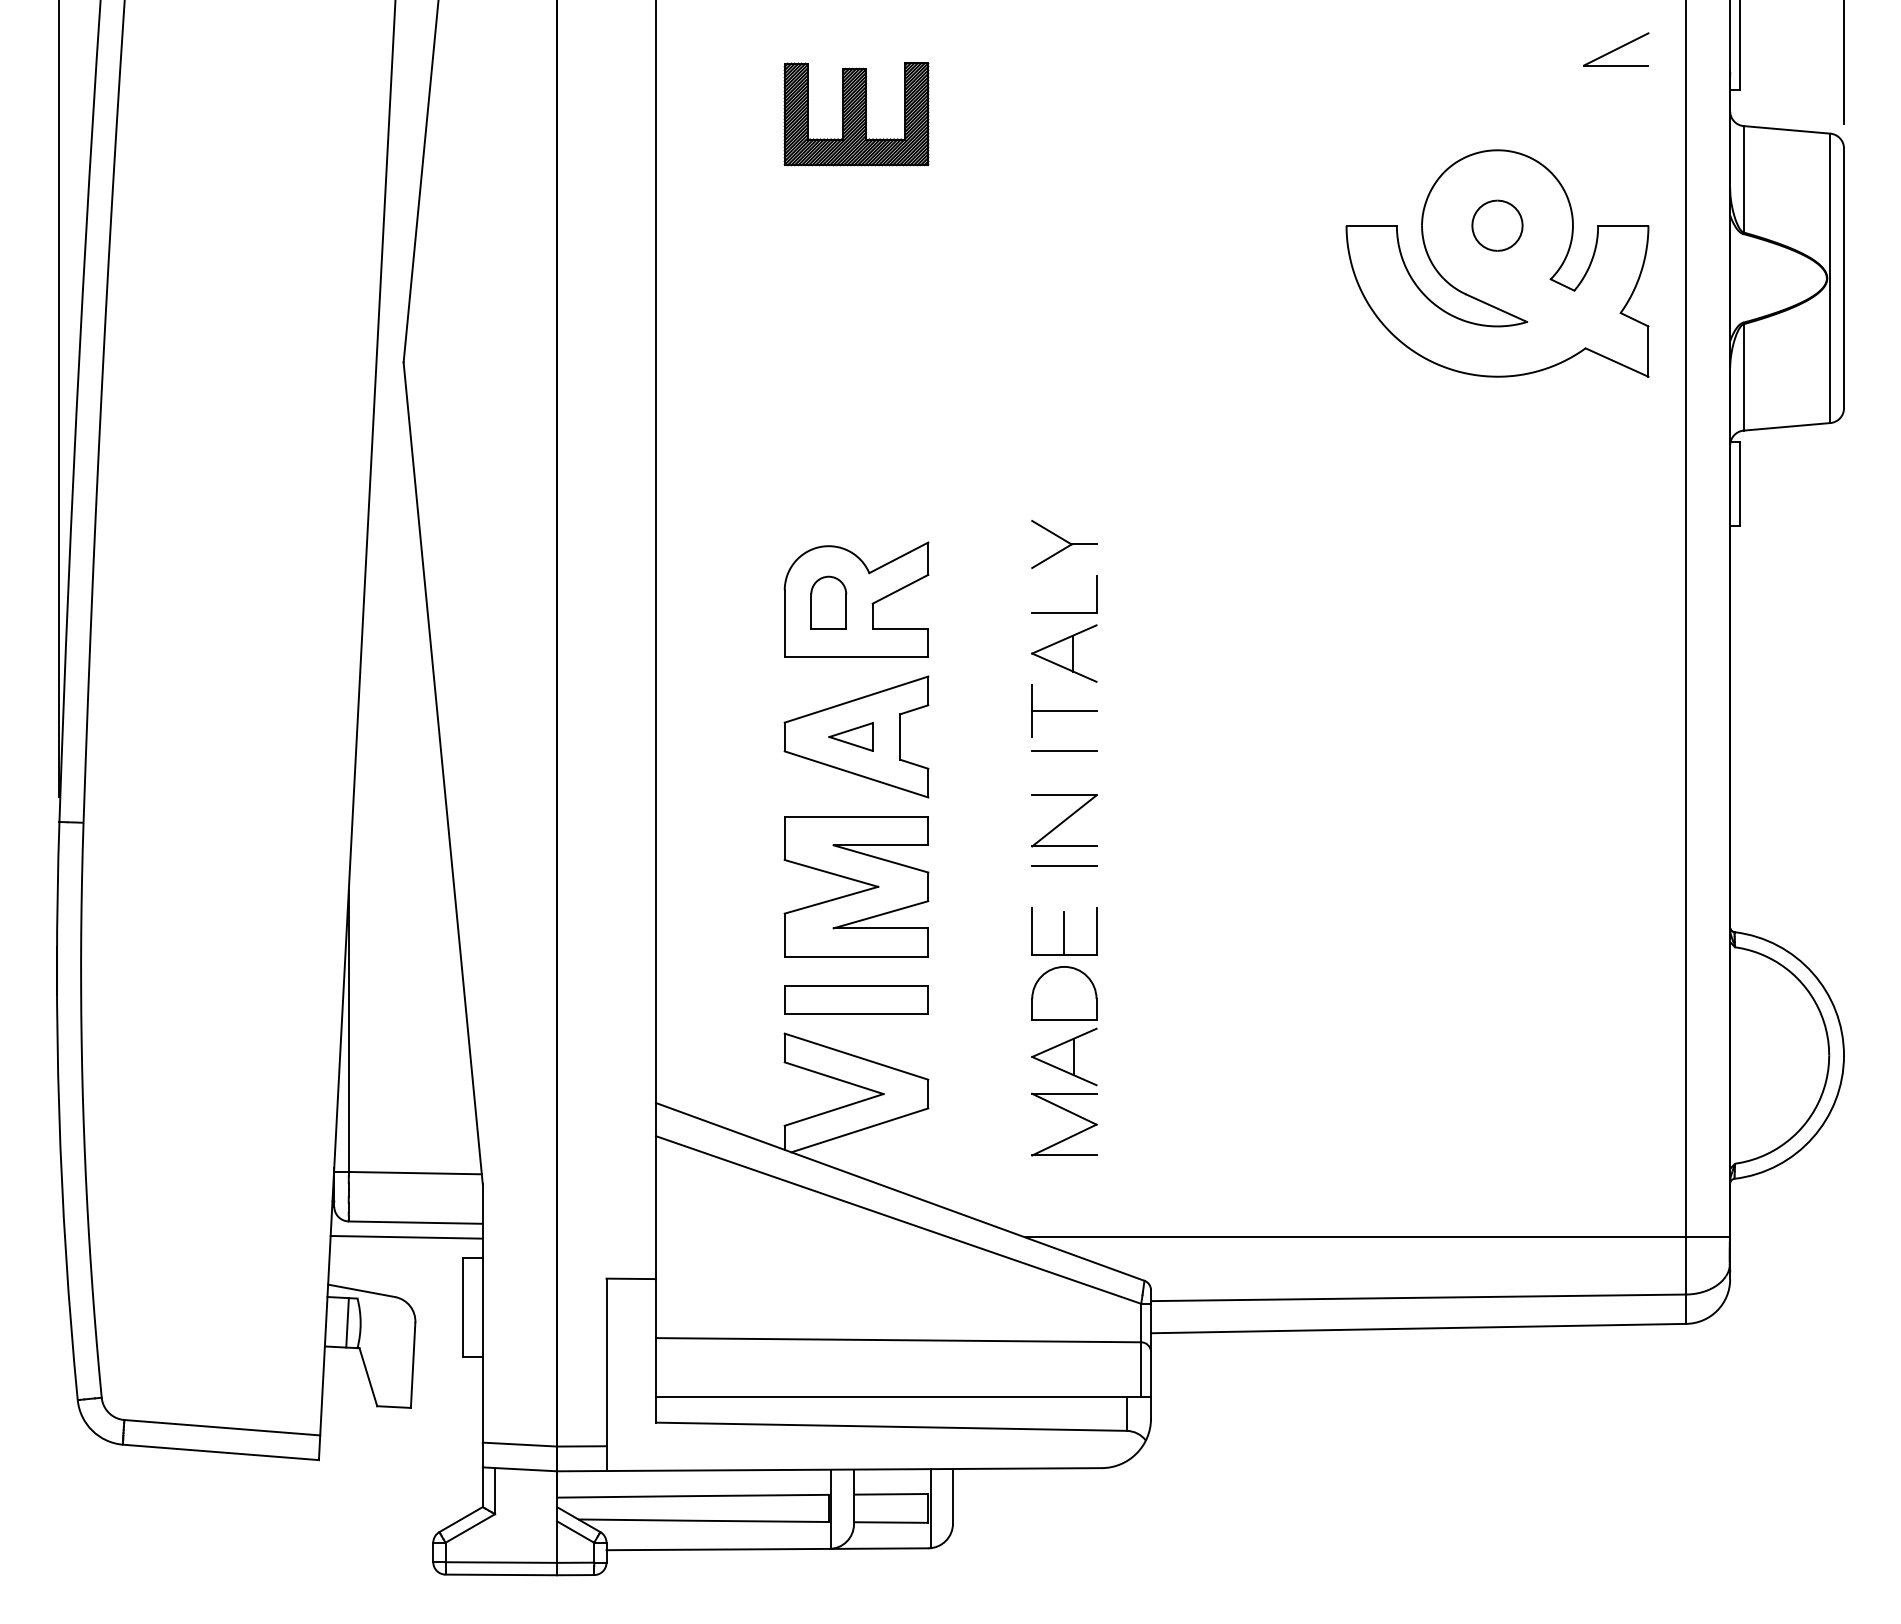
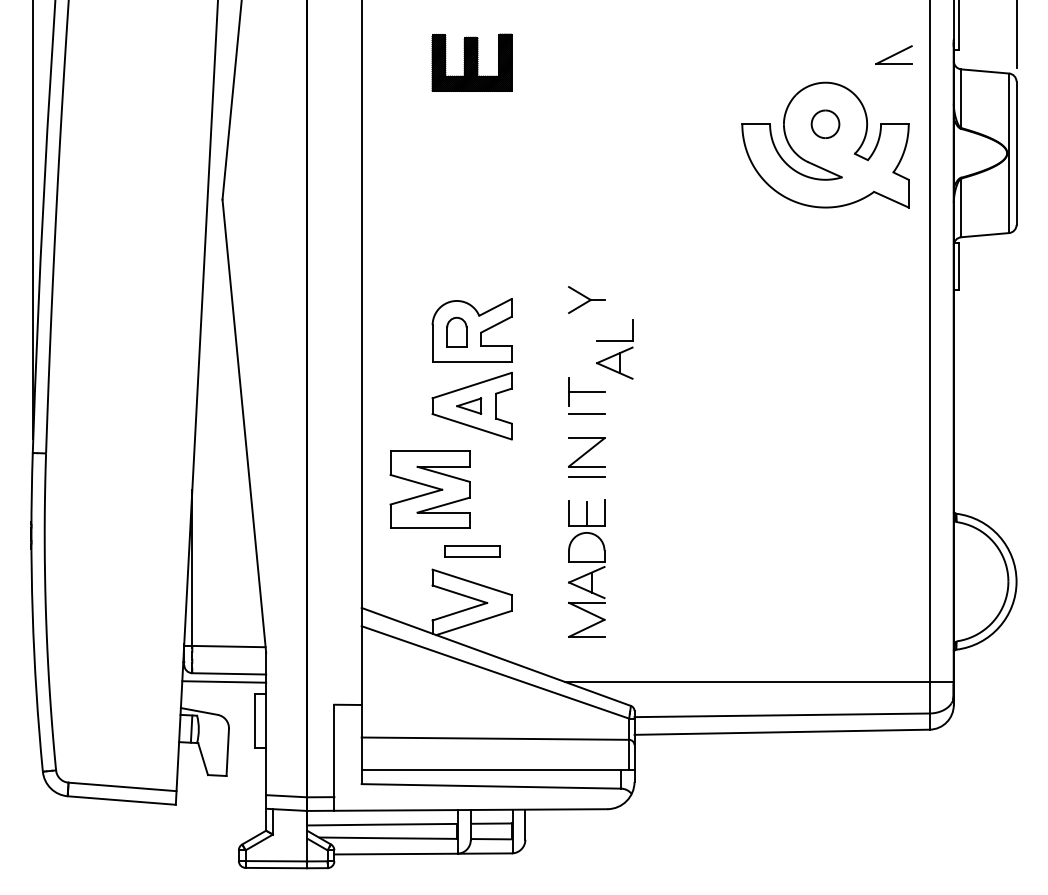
part: (1615, 48) -> (893, 54), moved
part: (1063, 628) -> (614, 349), moved
part: (855, 886) -> (429, 489), moved
part: (857, 998) -> (472, 550), size x0.7

